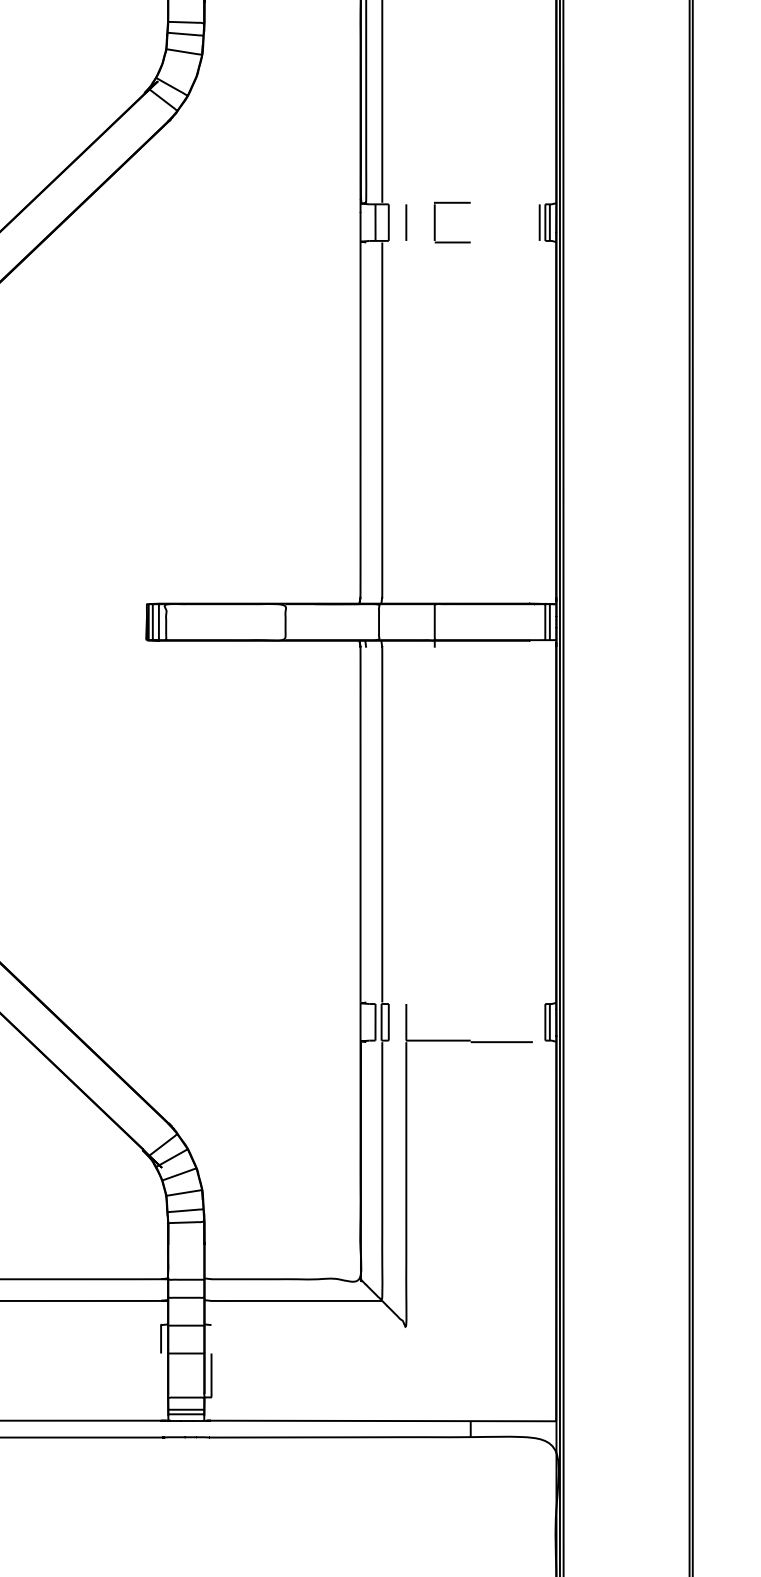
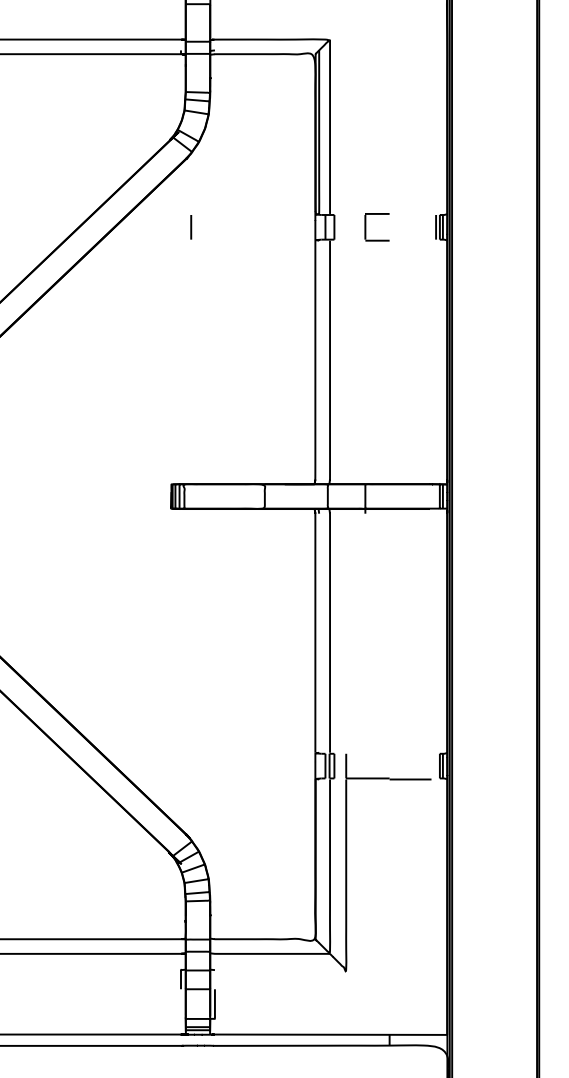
line: (406, 222) -> (191, 227), moved

